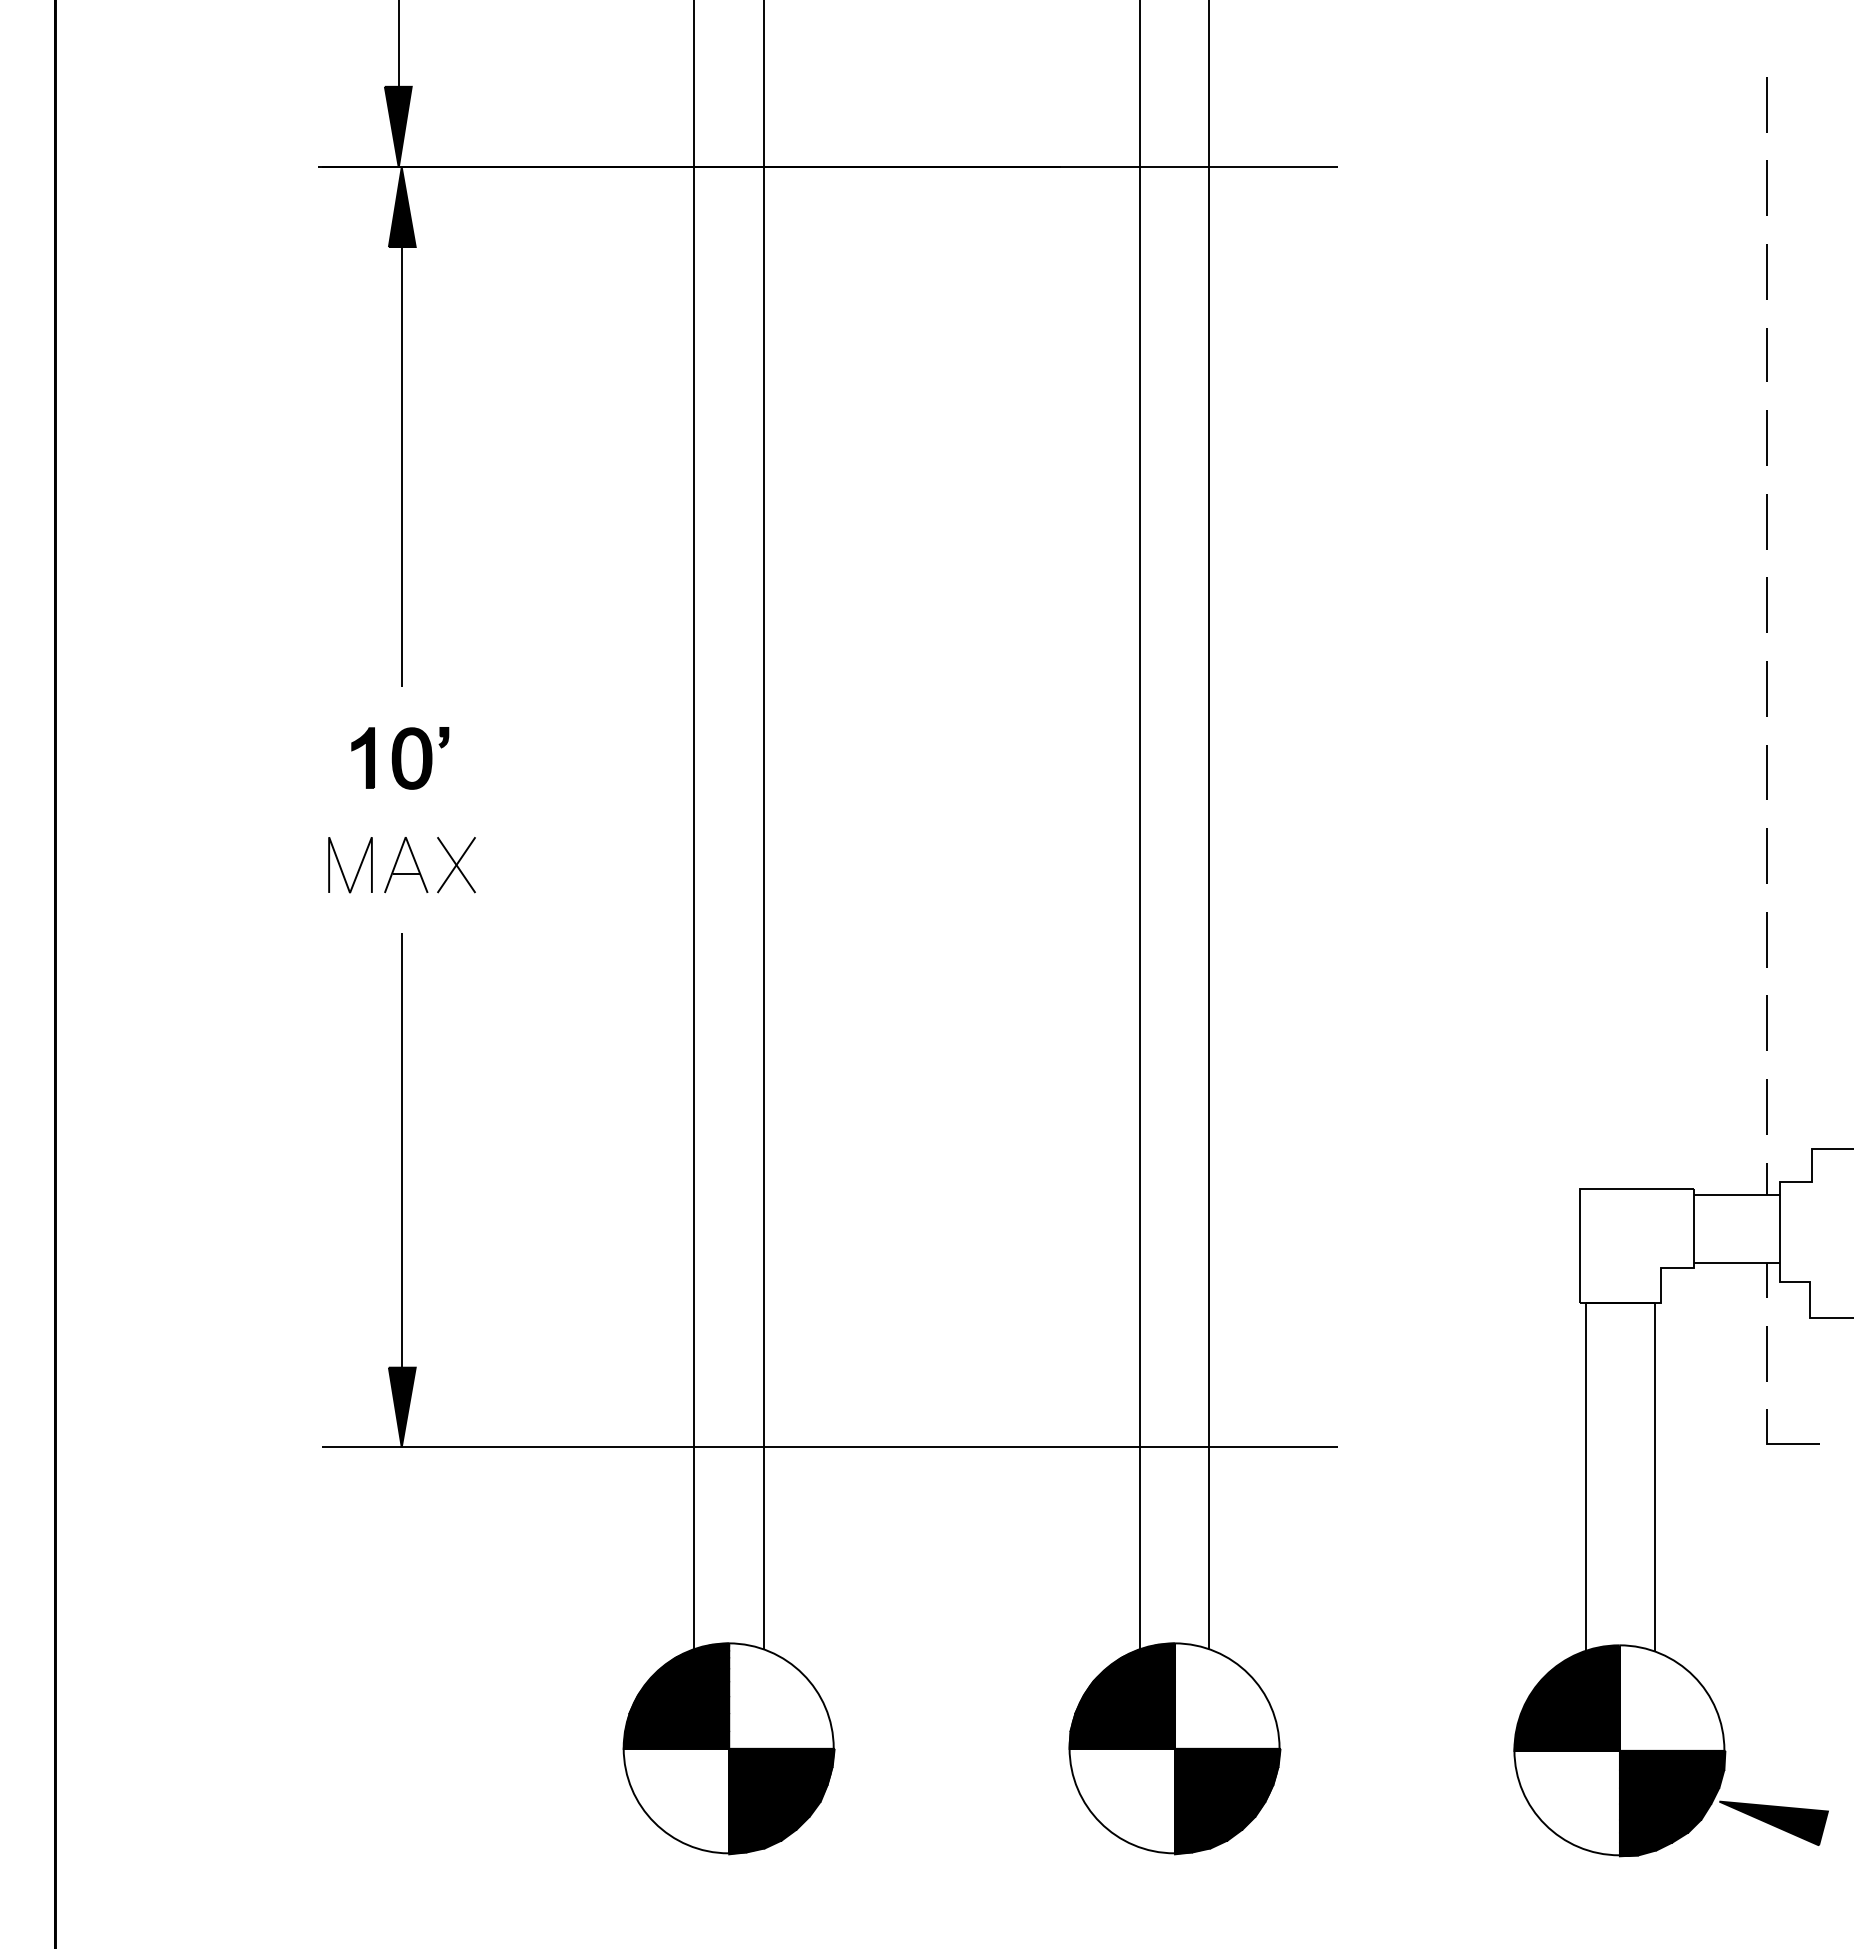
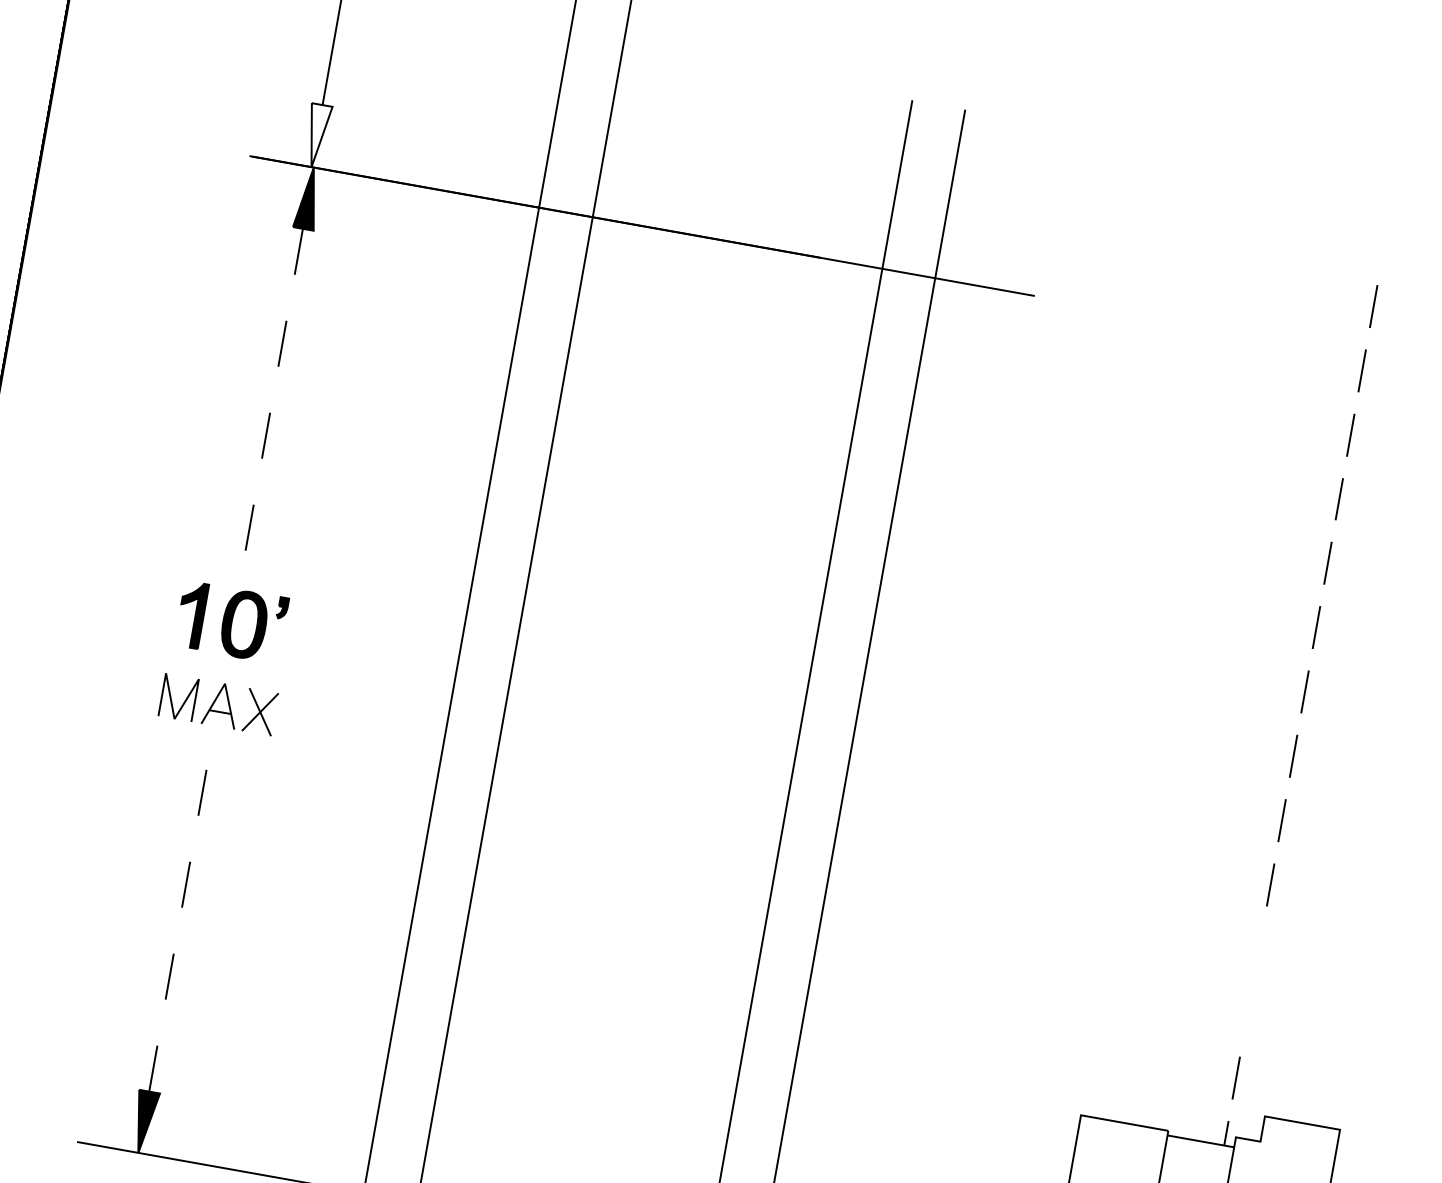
fill: (397, 126) -> (316, 135), removed
line: (401, 467) -> (272, 398), solid -> dashed
part: (400, 758) -> (231, 622), size x1.4
line: (1766, 939) -> (1258, 949), removed
line: (1766, 1022) -> (1247, 1013), removed
line: (401, 1149) -> (178, 923), solid -> dashed

